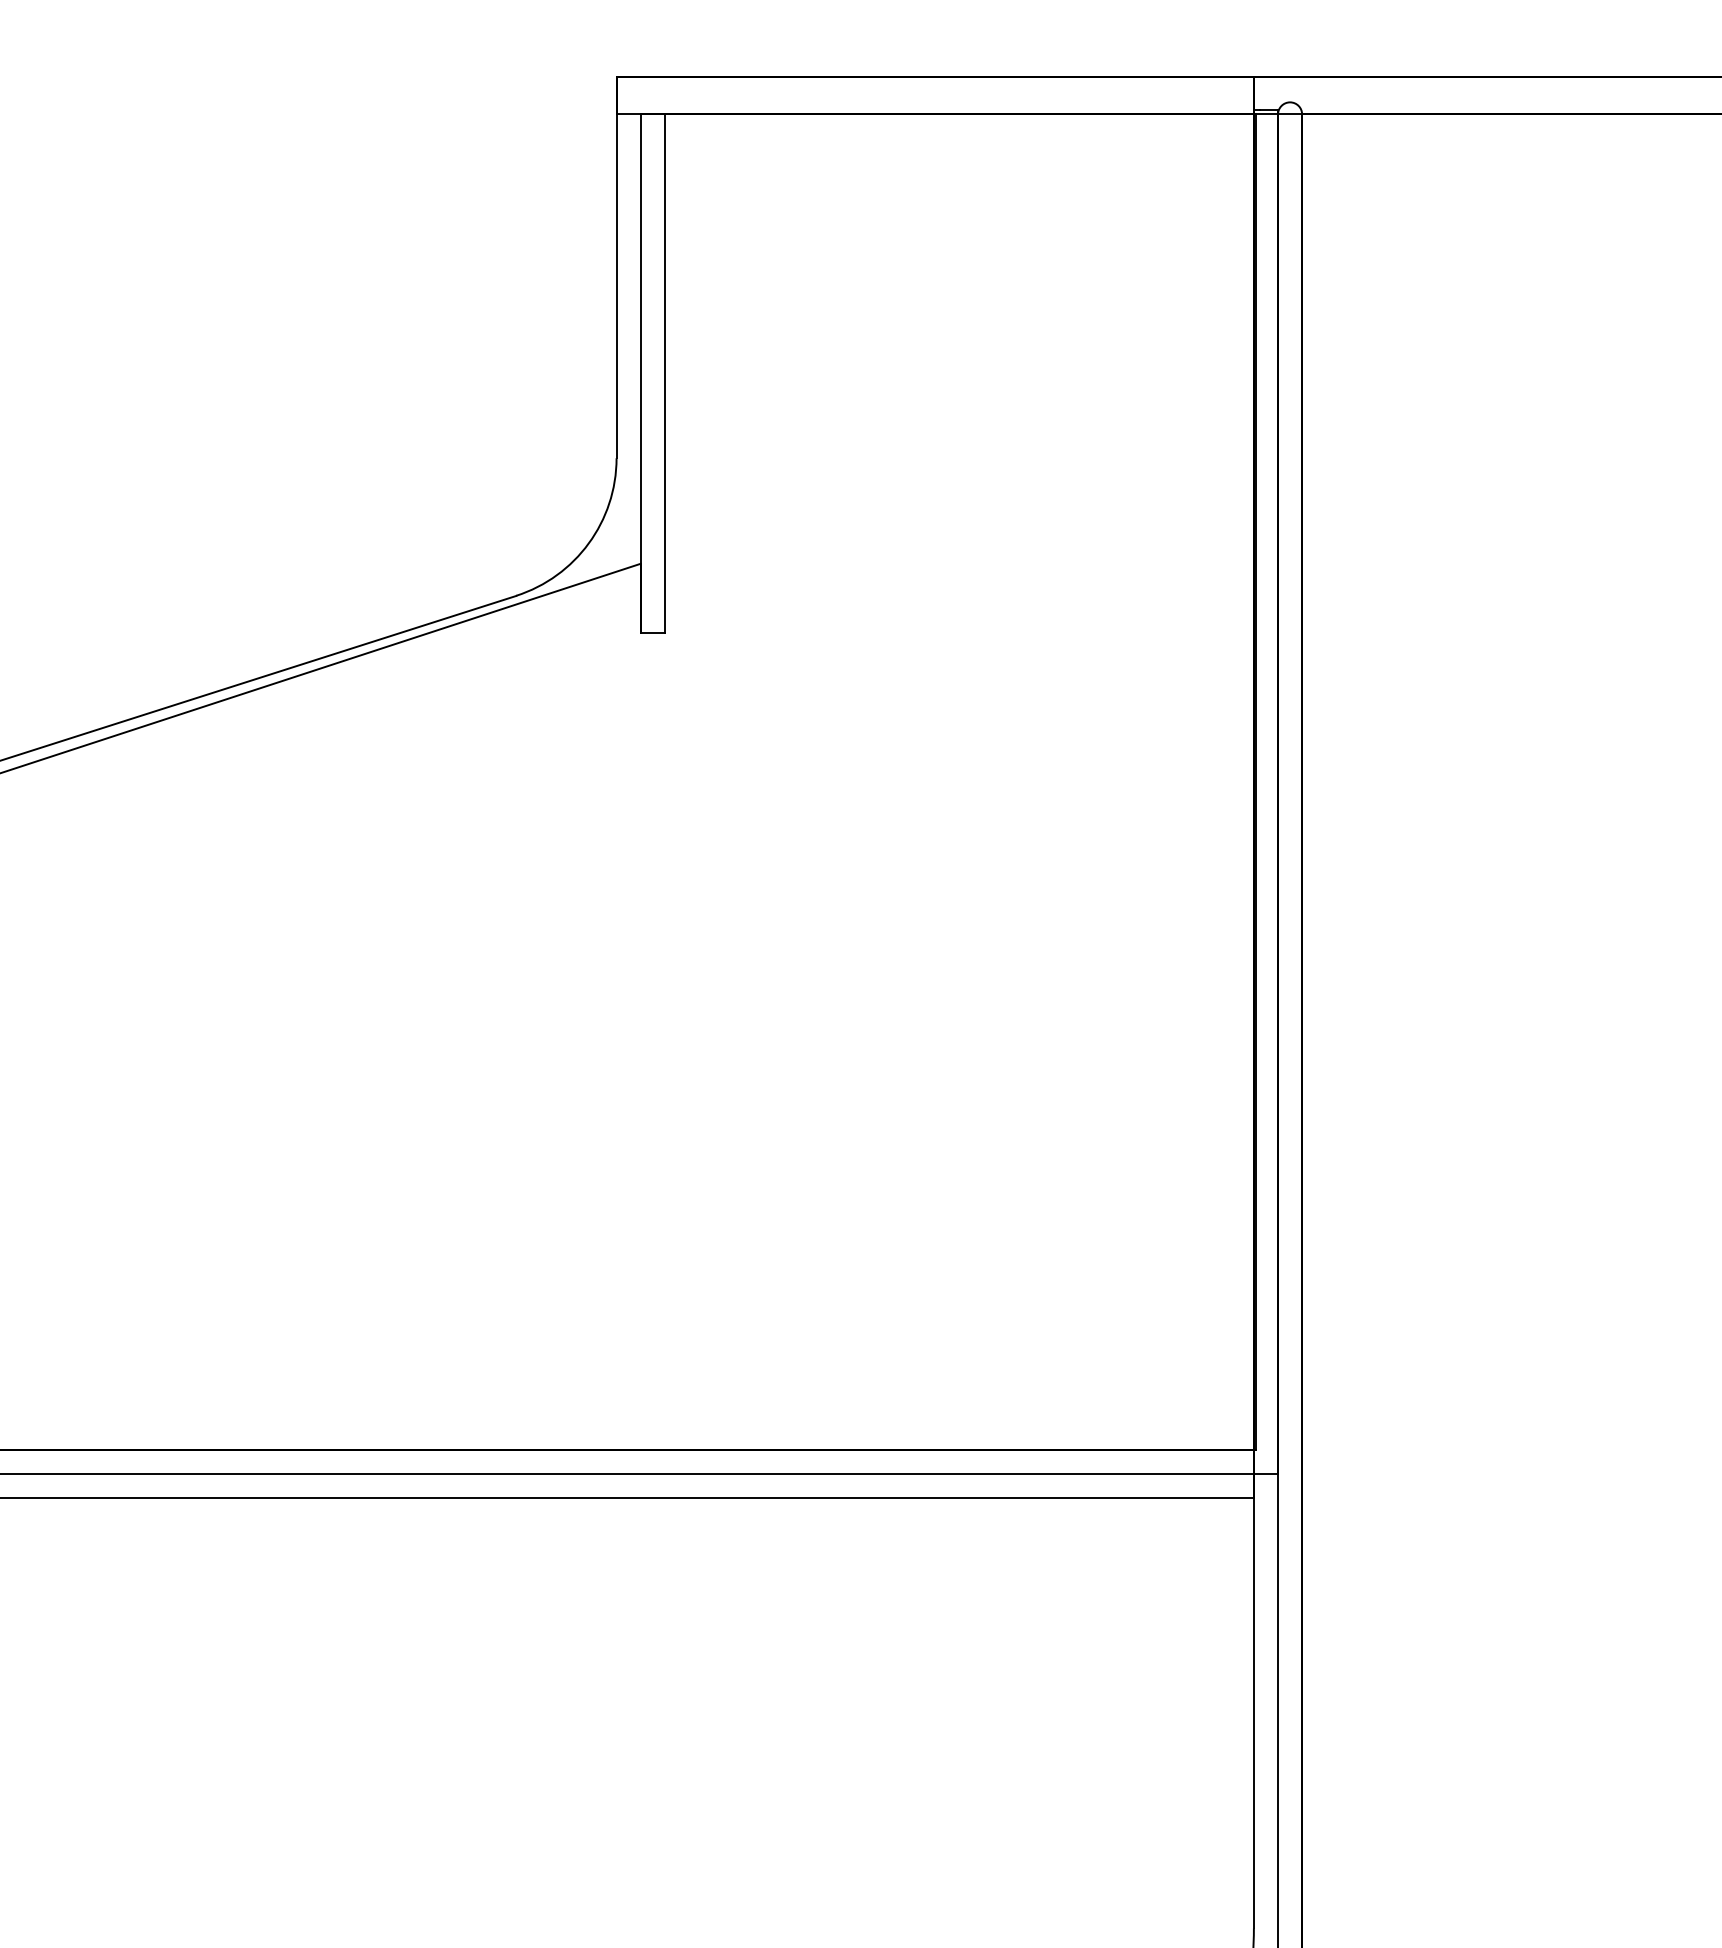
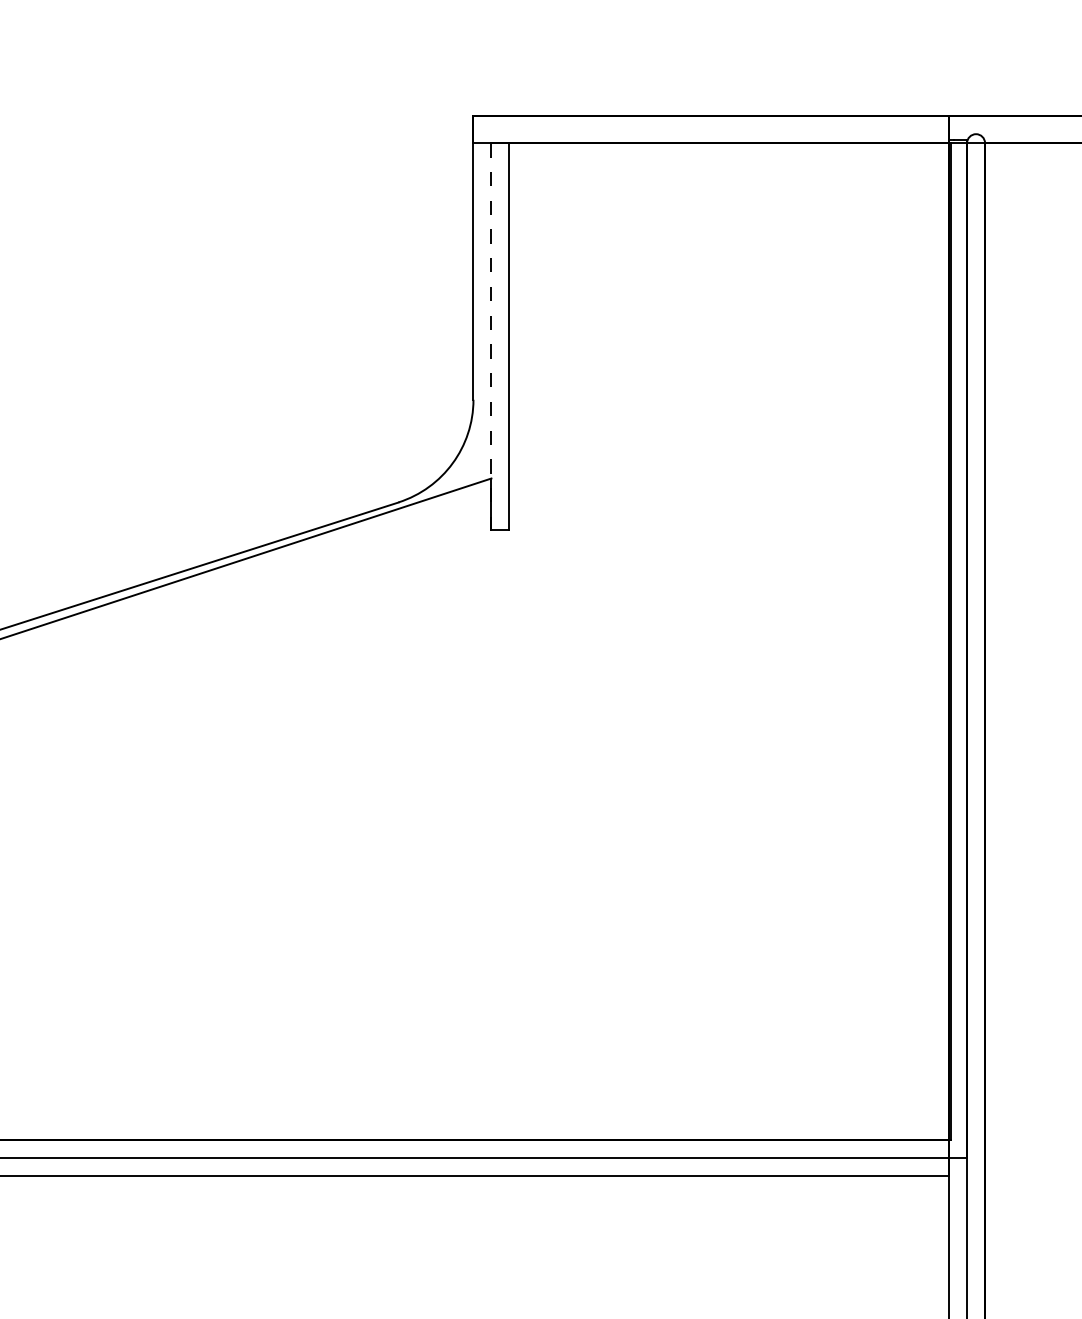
line: (640, 373) -> (491, 336), solid -> dashed

